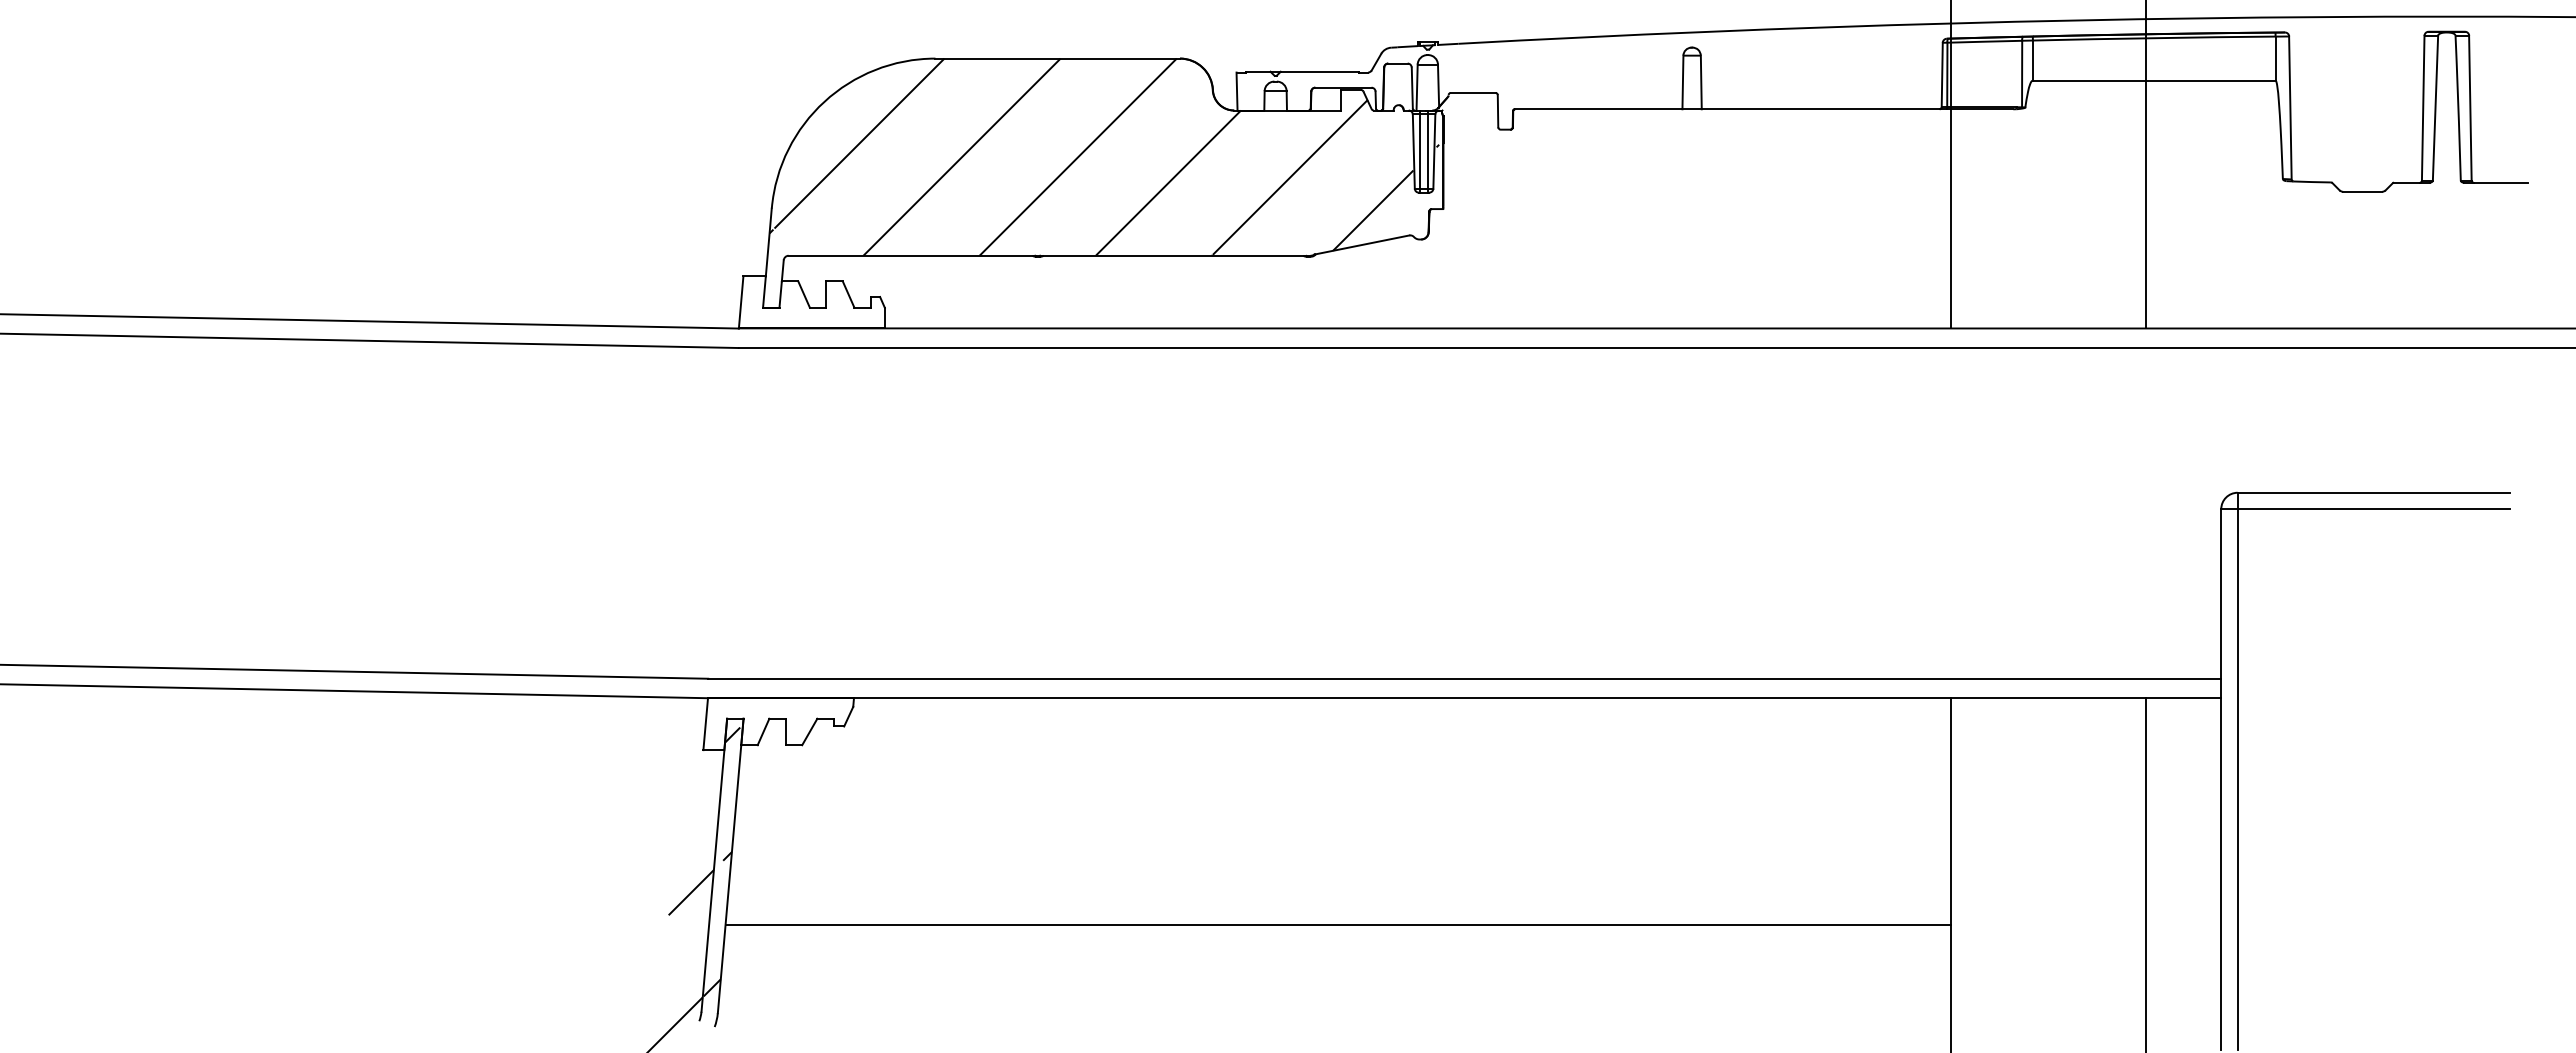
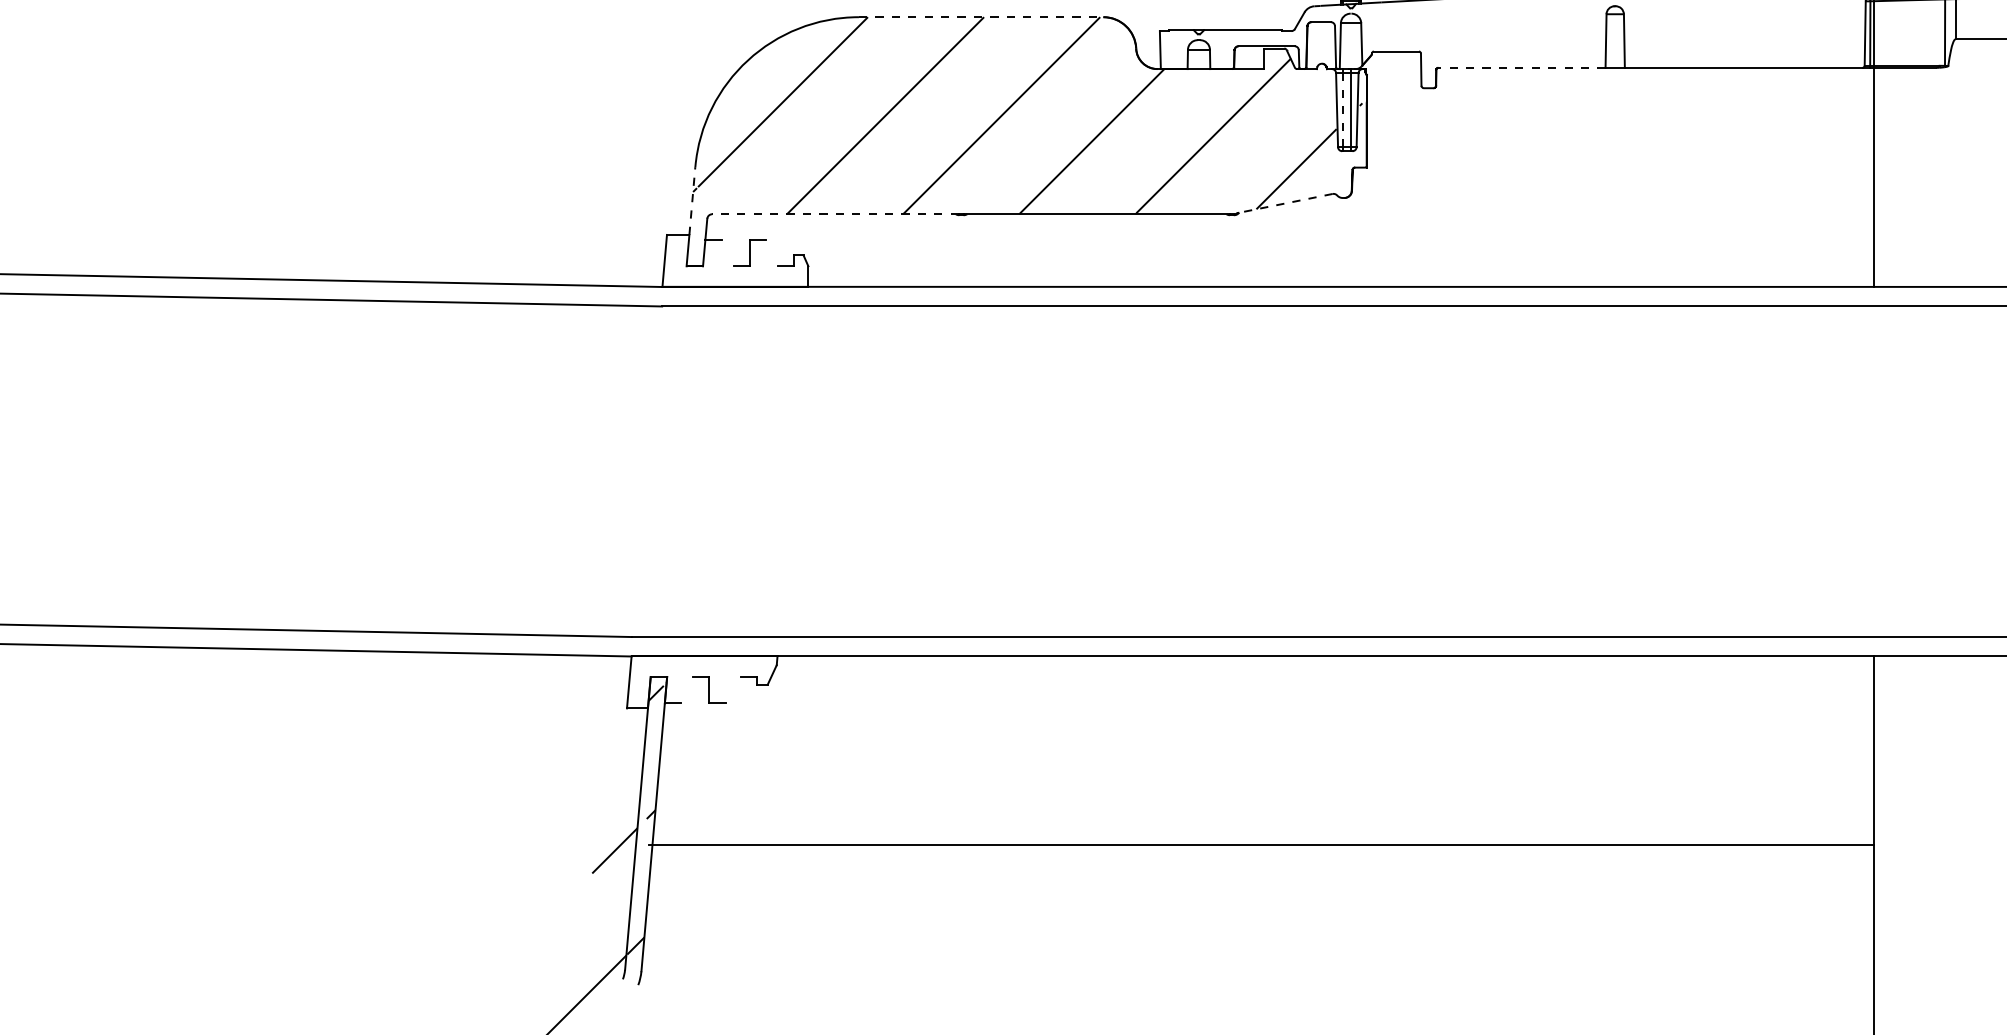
line: (1058, 58) -> (981, 17), solid -> dashed
line: (1598, 109) -> (1521, 68), solid -> dashed
line: (1419, 151) -> (1342, 110), solid -> dashed
line: (768, 242) -> (692, 200), solid -> dashed
line: (1362, 244) -> (1285, 202), solid -> dashed
line: (911, 255) -> (834, 213), solid -> dashed
line: (803, 294) -> (727, 252), removed
line: (848, 294) -> (772, 252), removed
line: (763, 731) -> (687, 689), removed
line: (809, 731) -> (733, 689), removed
line: (1338, 925) -> (1261, 845), moved

